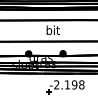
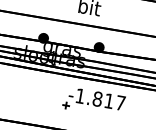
text: (69, 84) -> (100, 99), -2.198 -> -1.817

